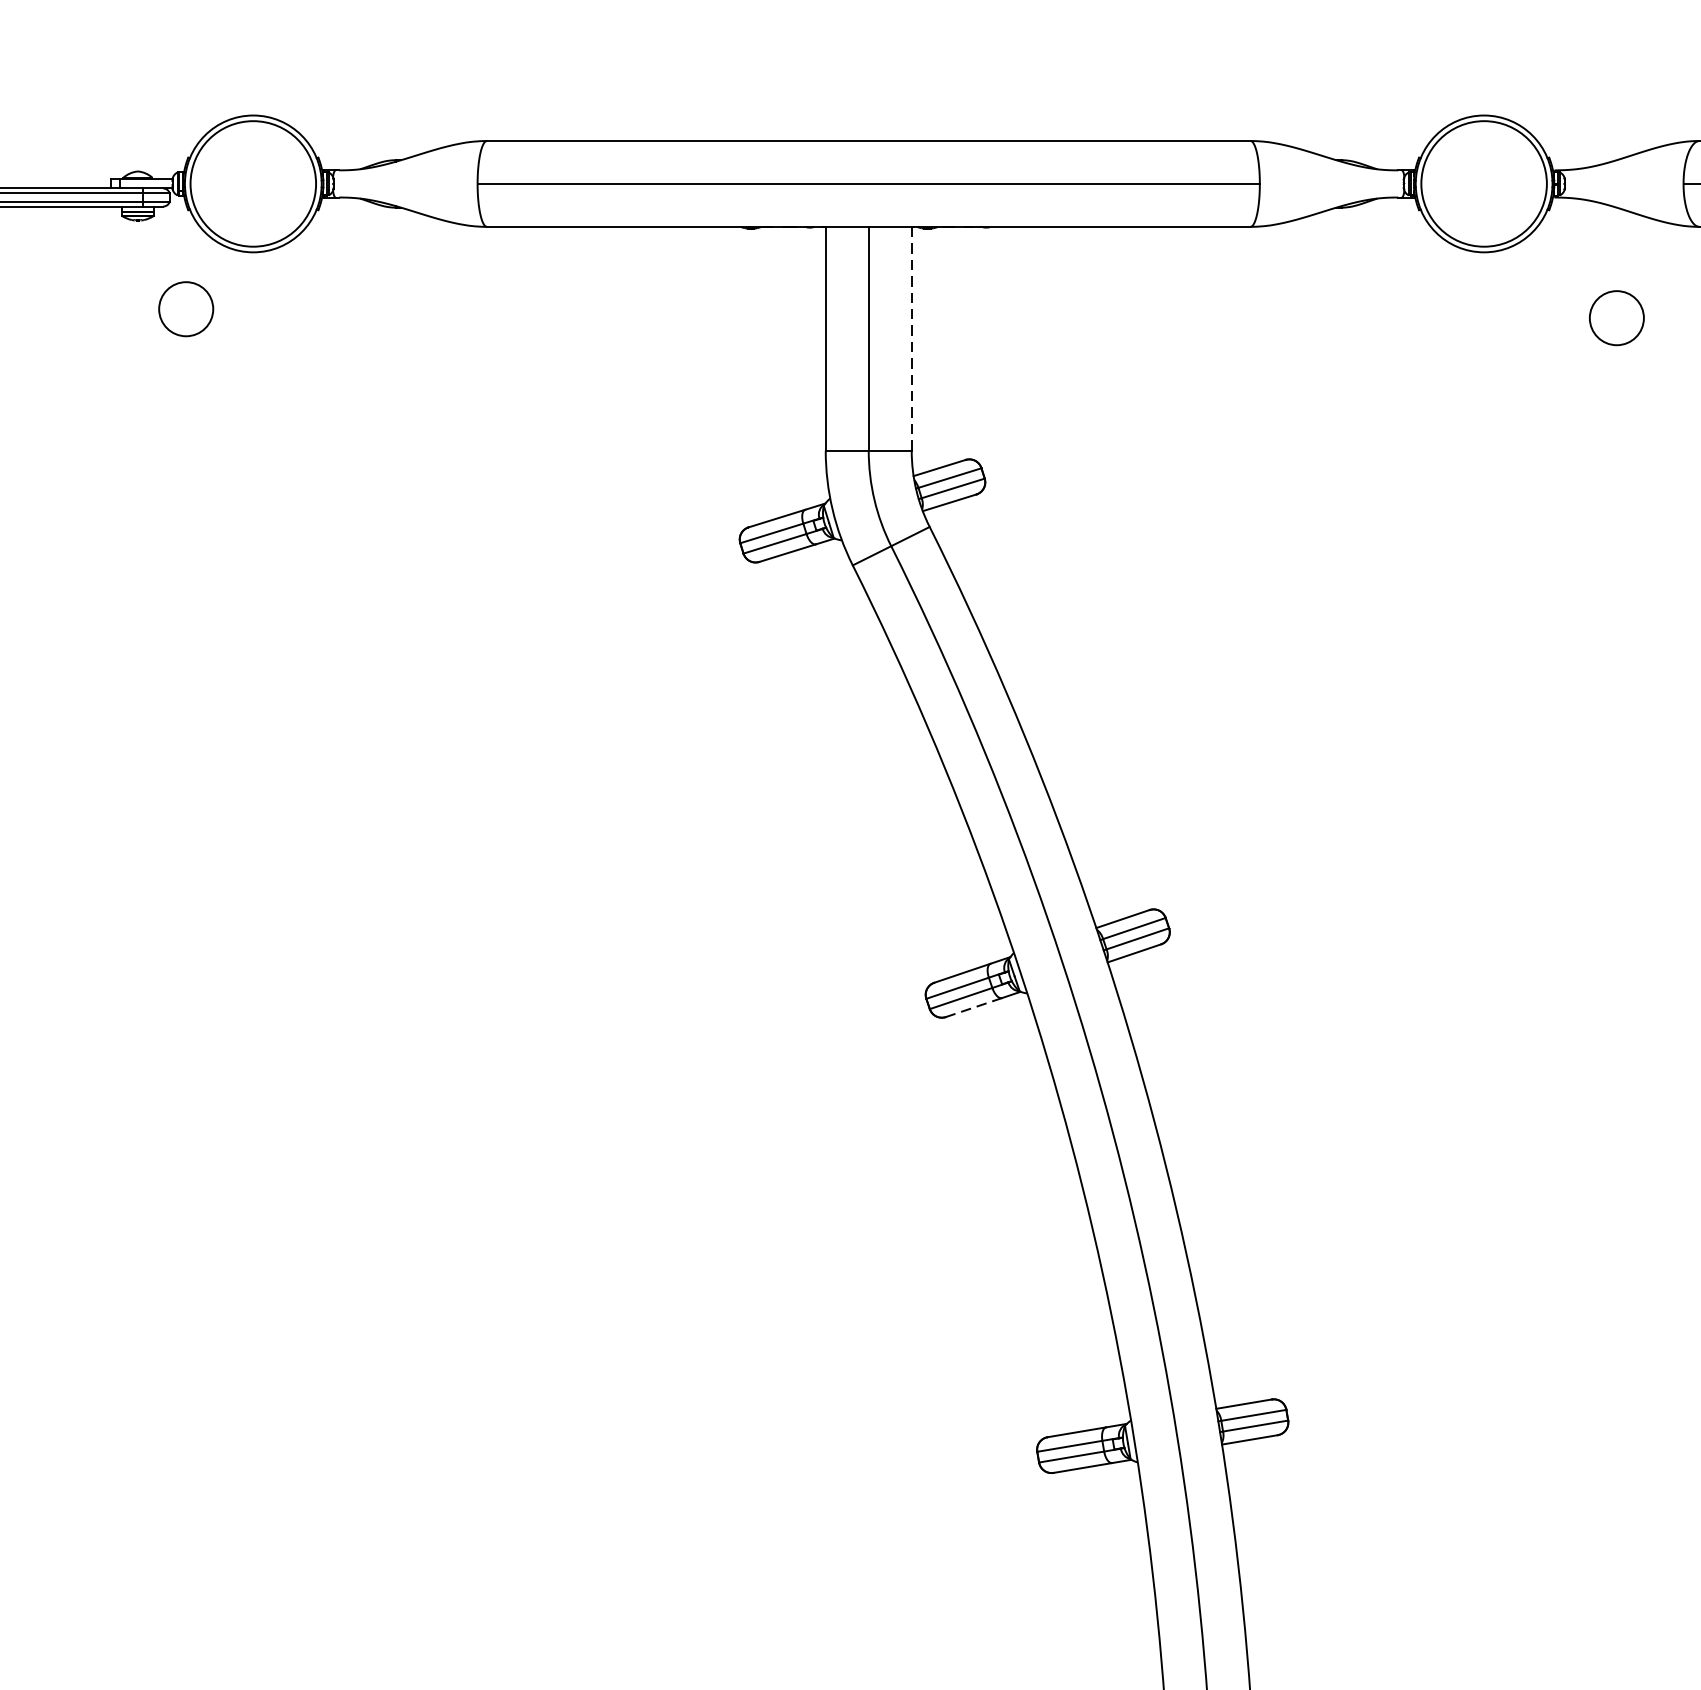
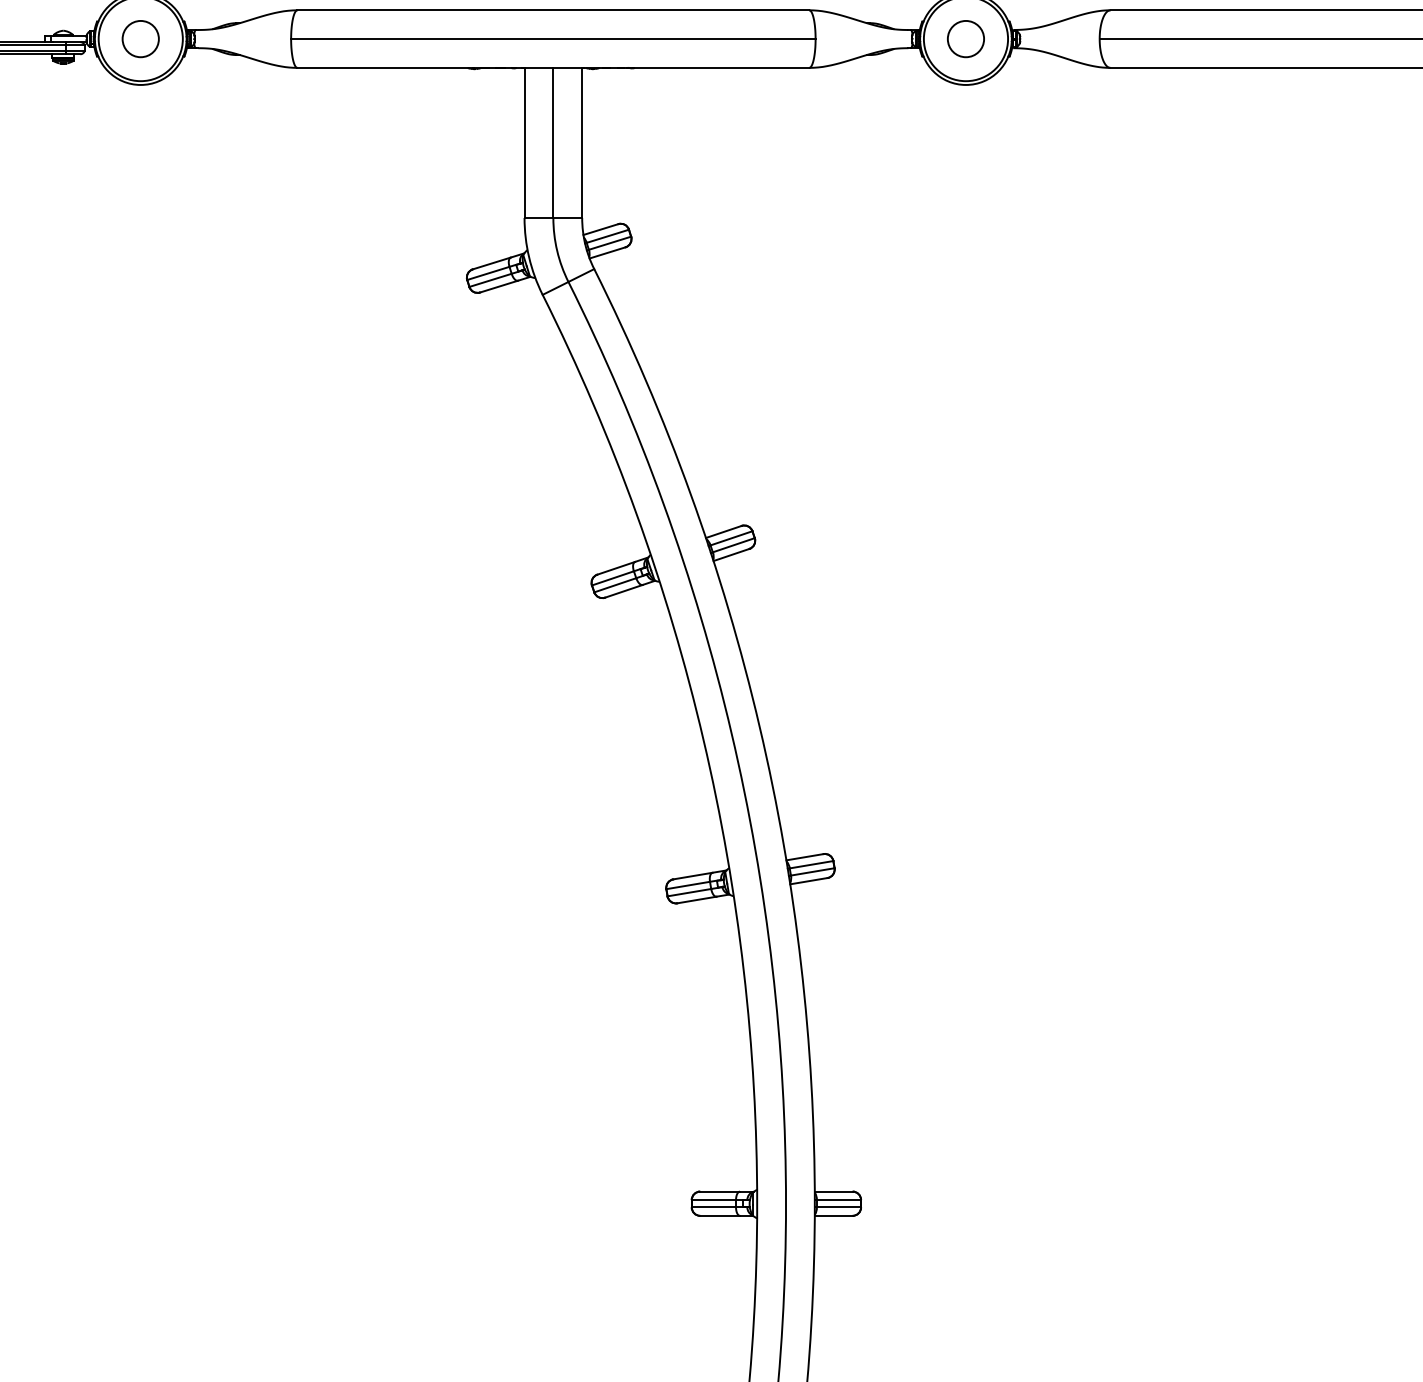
circle: (185, 309) -> (140, 39), moved
circle: (1616, 318) -> (965, 39), moved
line: (912, 339) -> (582, 143), dashed -> solid
line: (973, 1007) -> (623, 591), dashed -> solid

